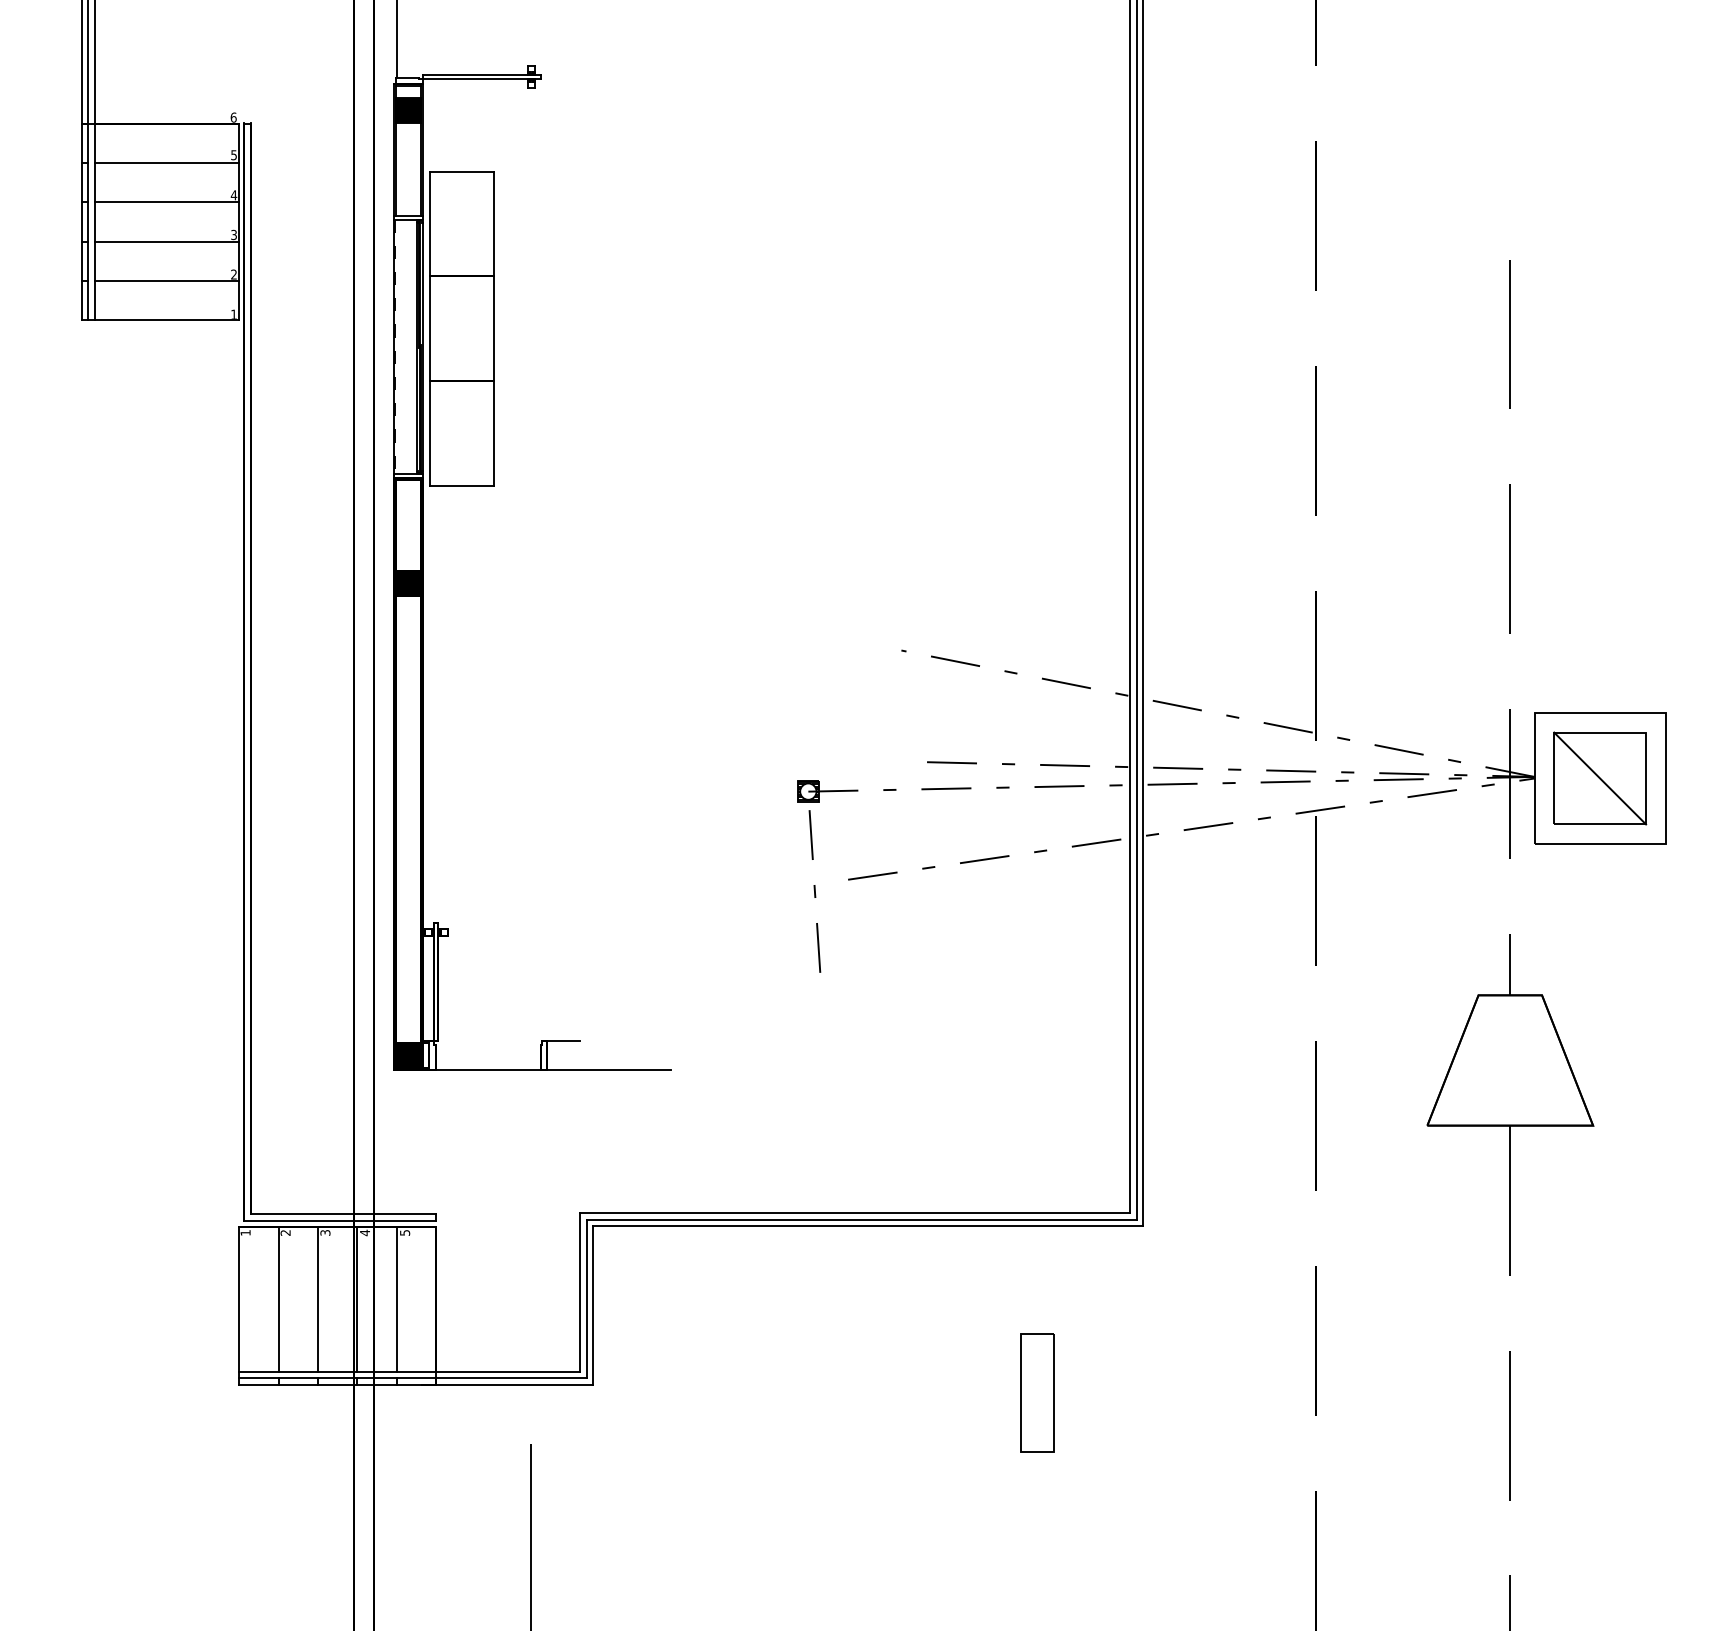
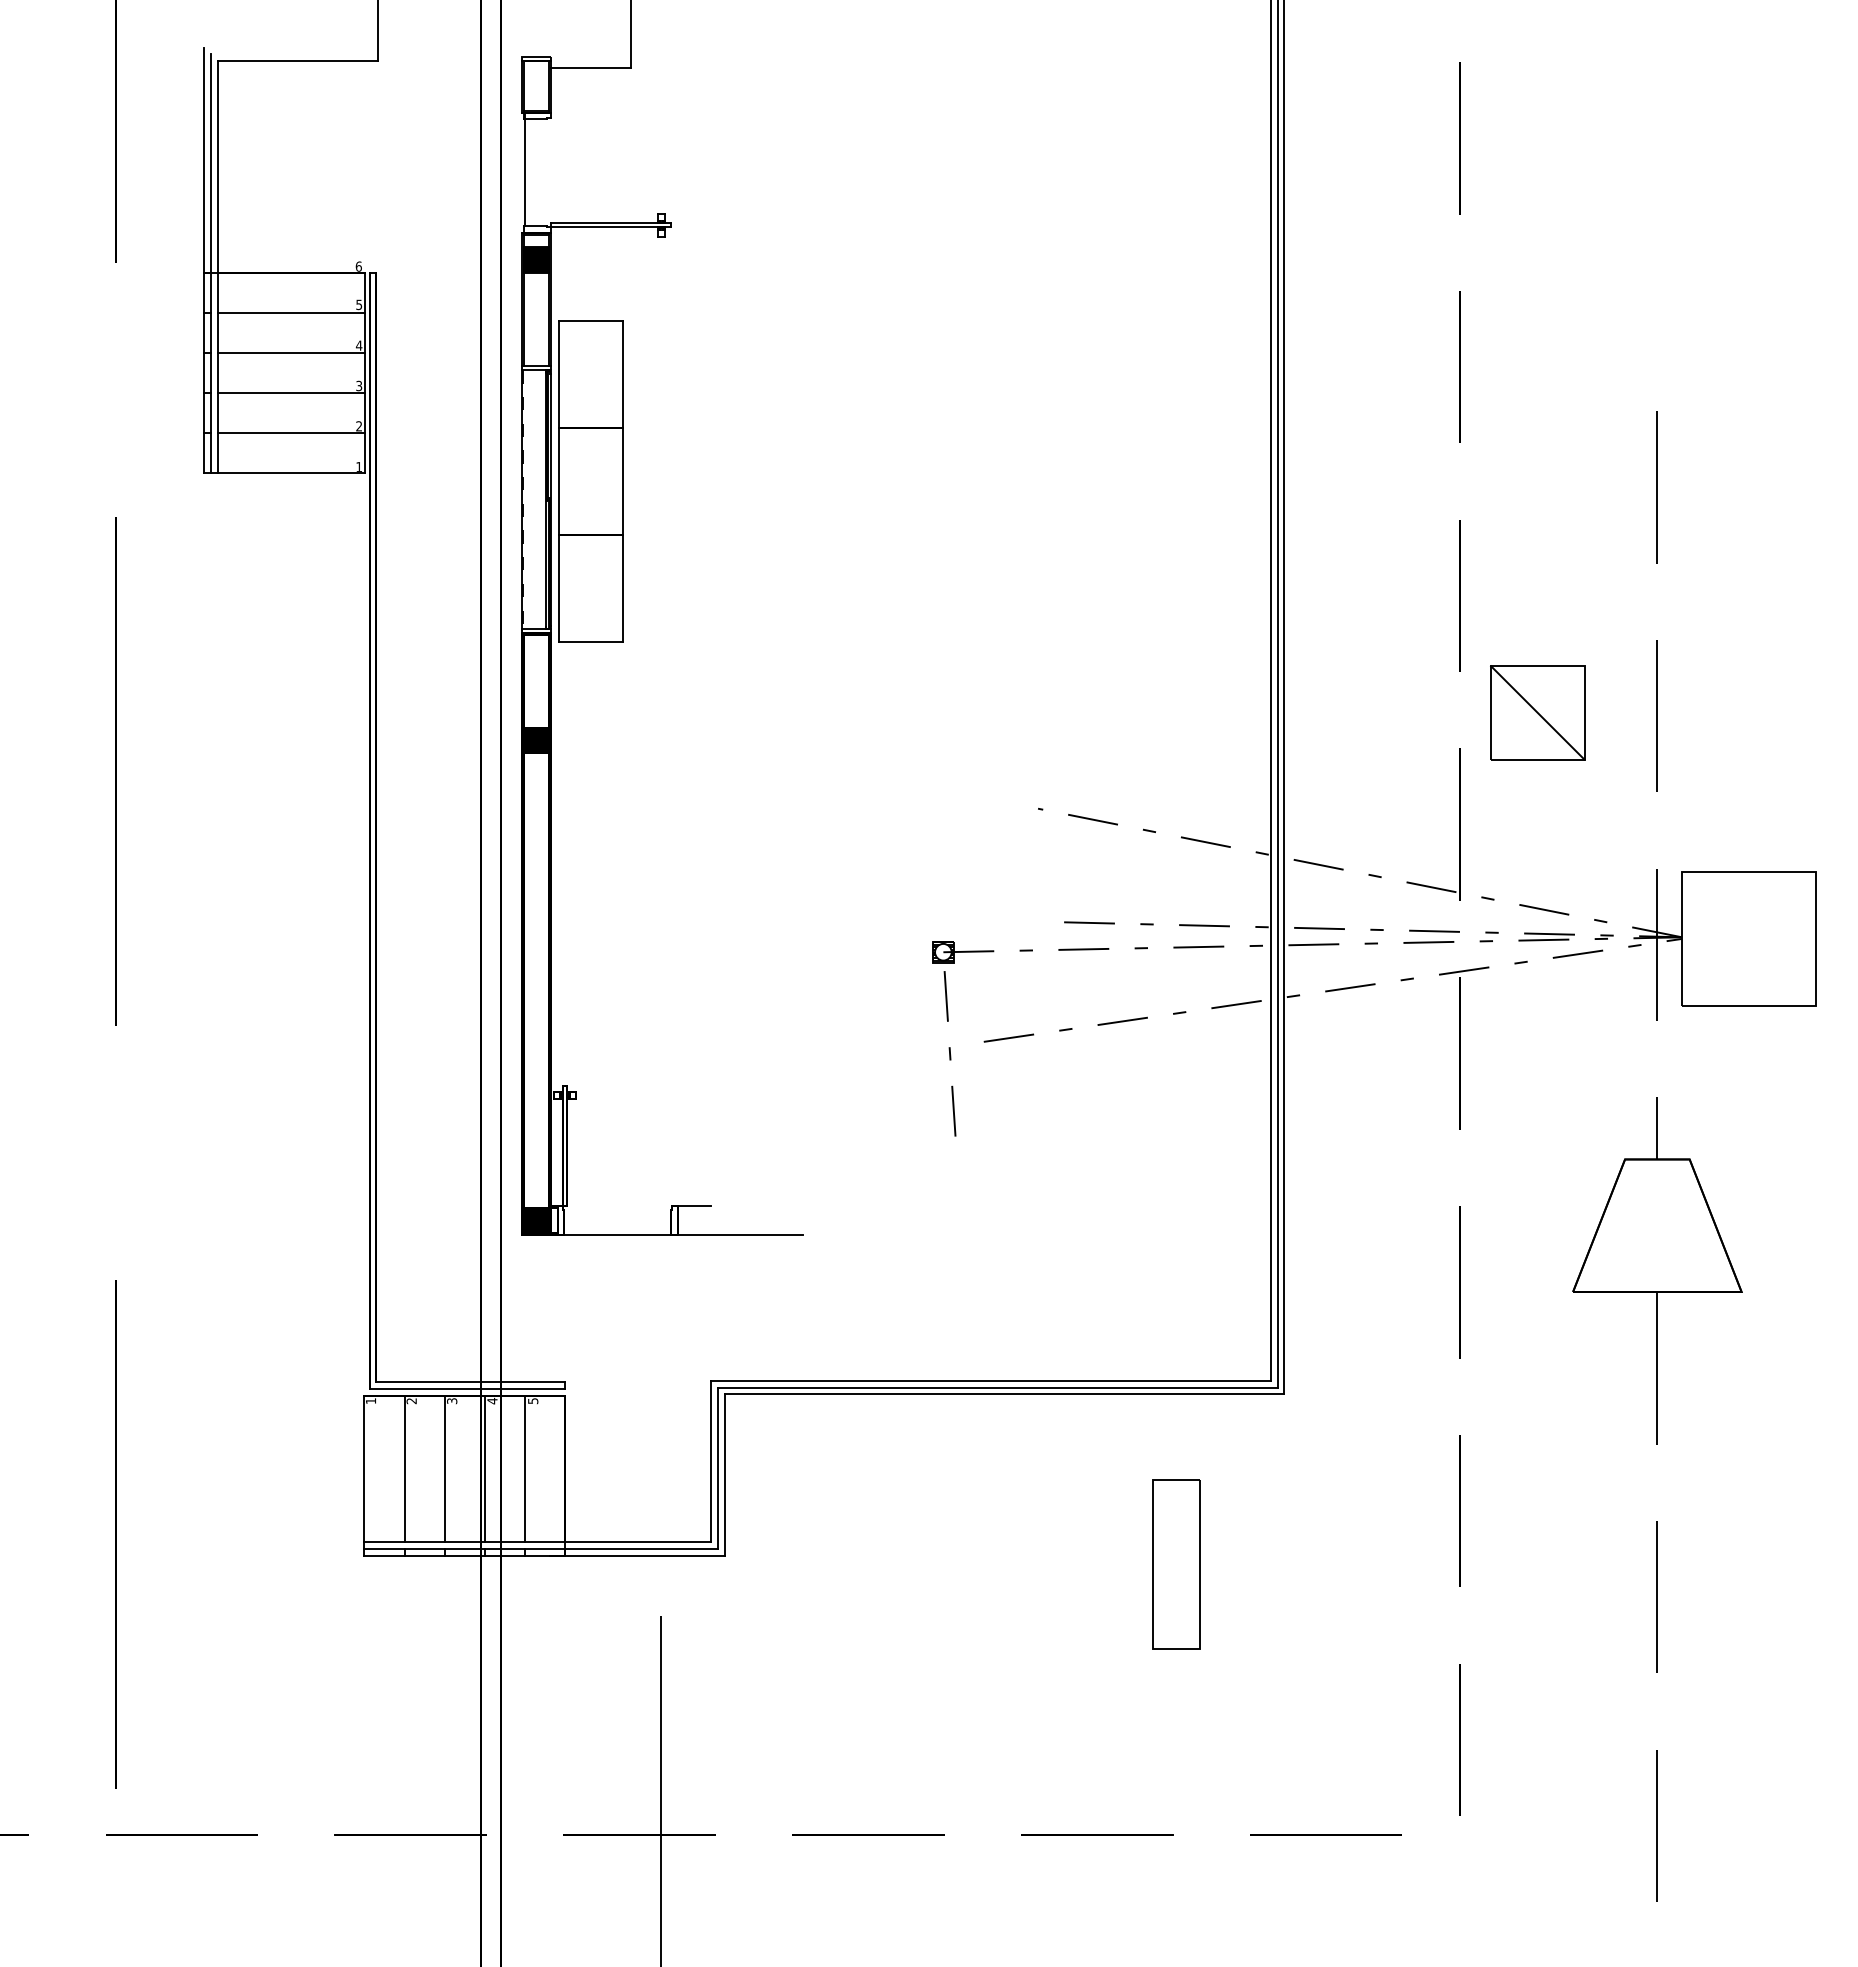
part: (1599, 778) -> (1537, 712), moved
part: (1037, 1392) -> (1176, 1563), size x1.4

